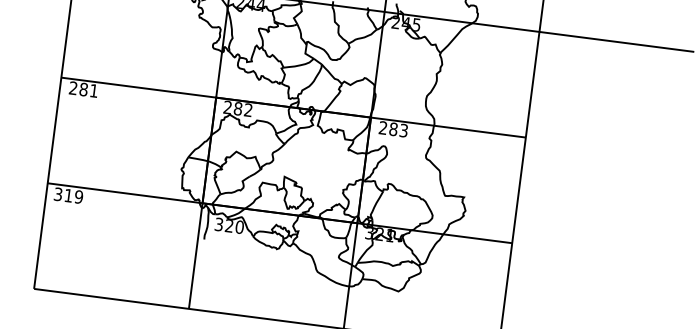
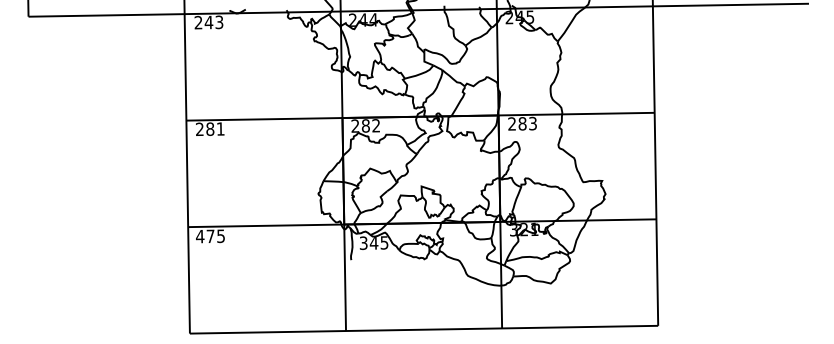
text: (68, 195) -> (210, 236), 319 -> 475
text: (233, 225) -> (378, 242), 320 -> 345

